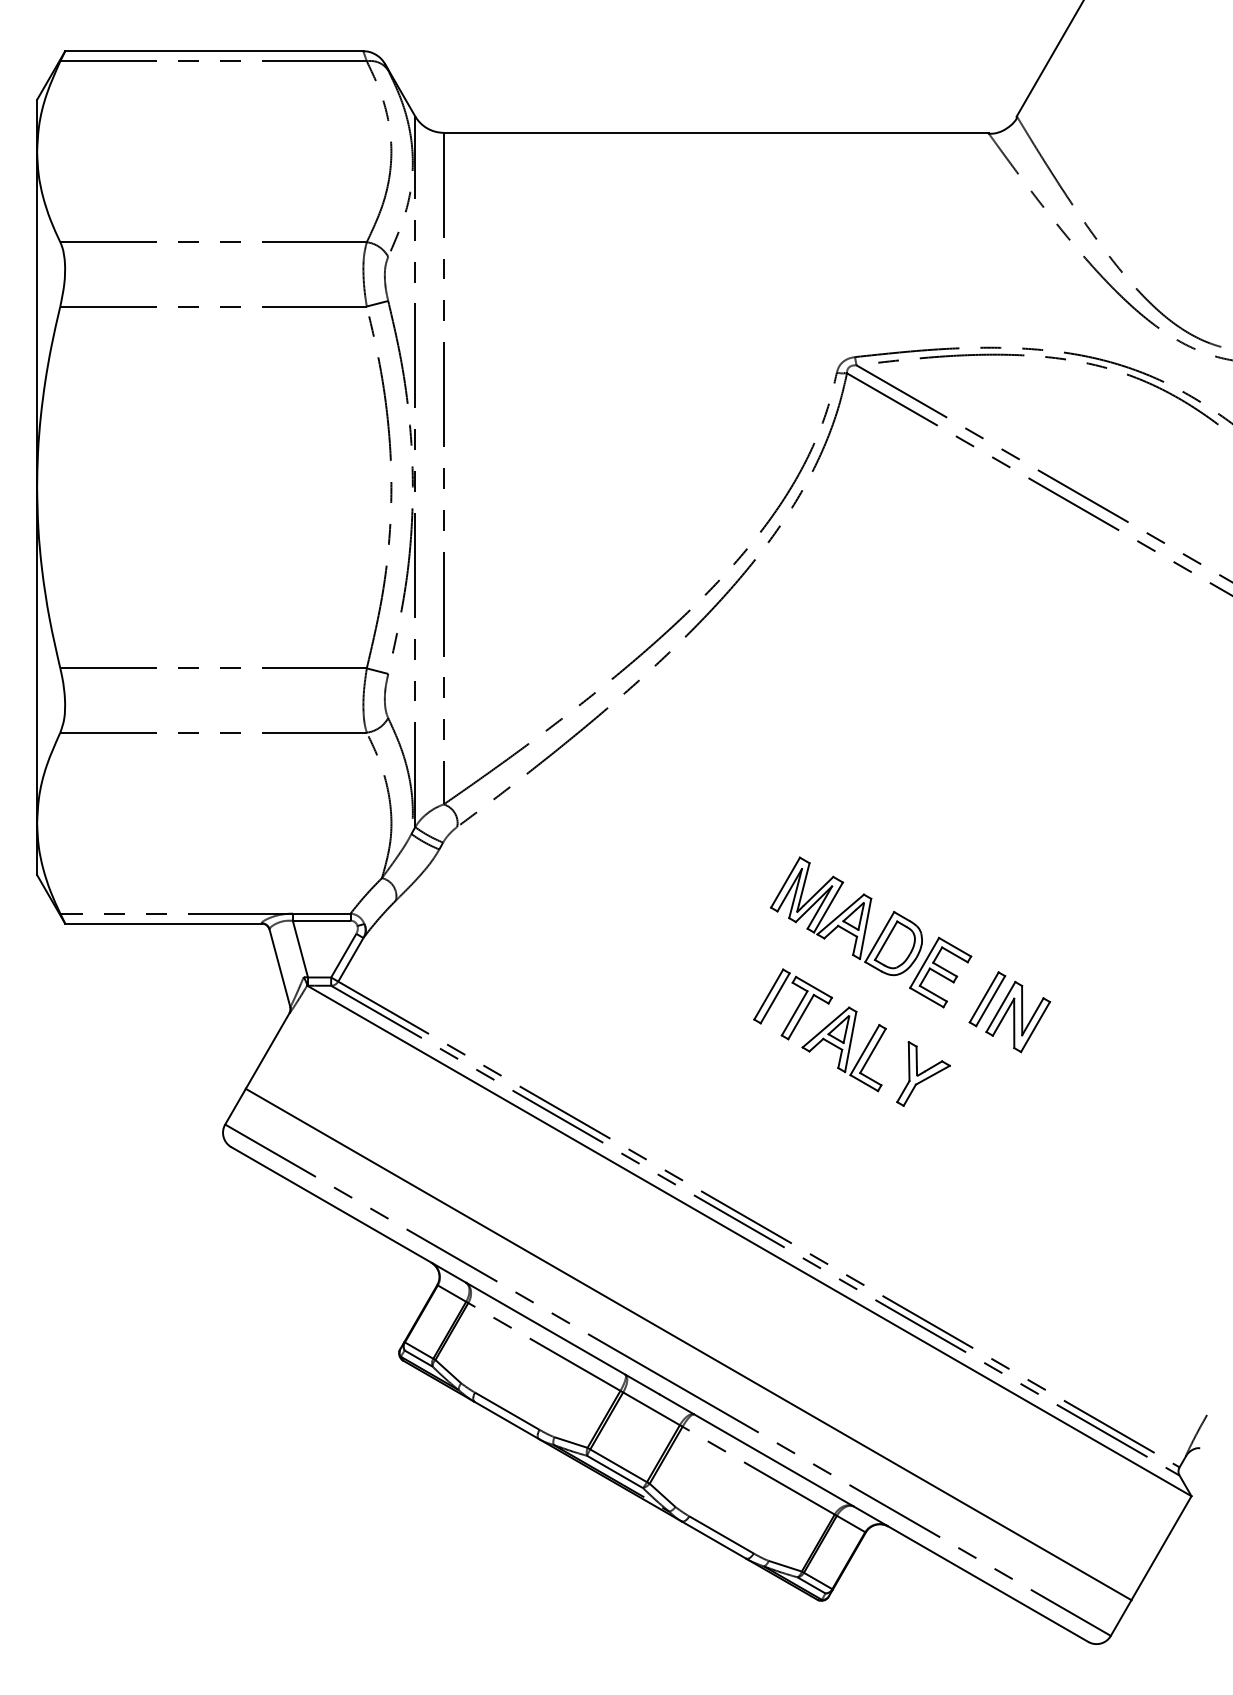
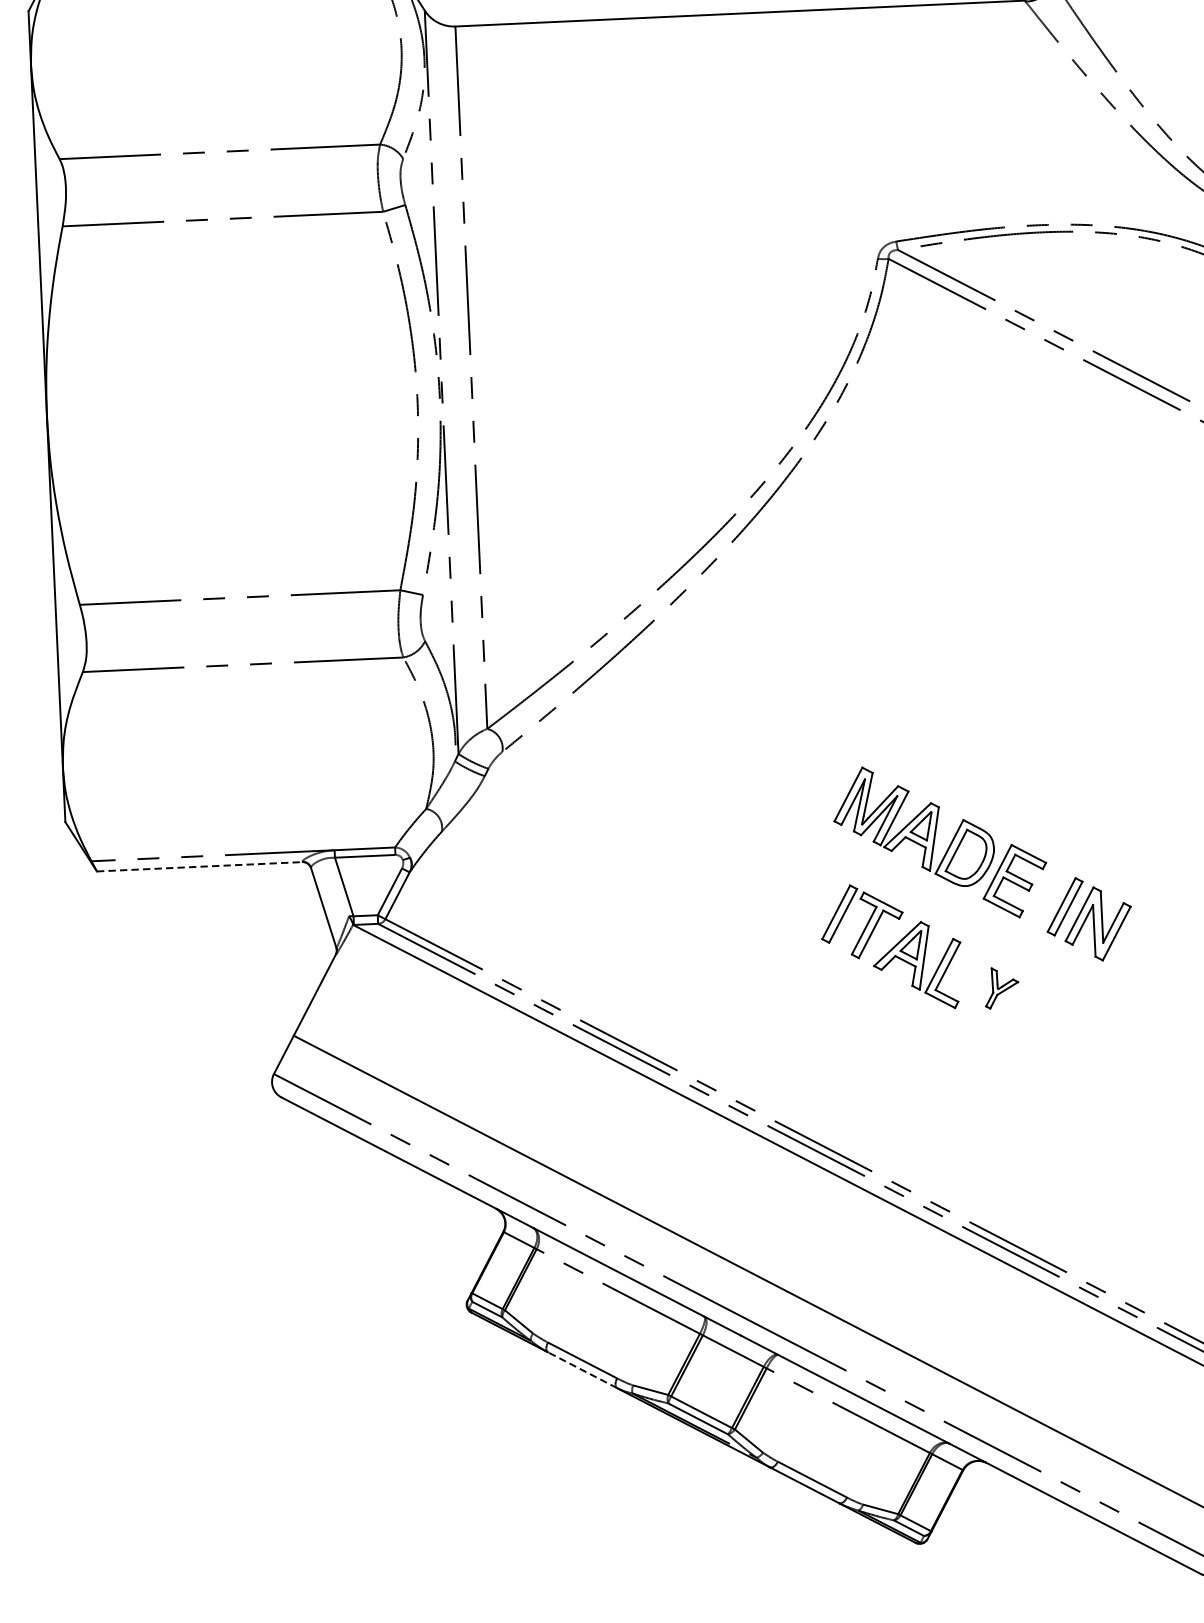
line: (163, 923) -> (199, 866), solid -> dashed
part: (923, 1073) -> (1001, 987), size x0.6
line: (506, 1420) -> (582, 1370), solid -> dashed

